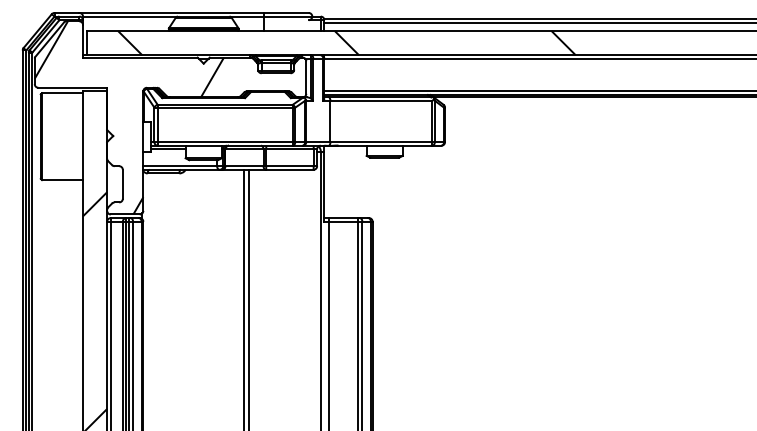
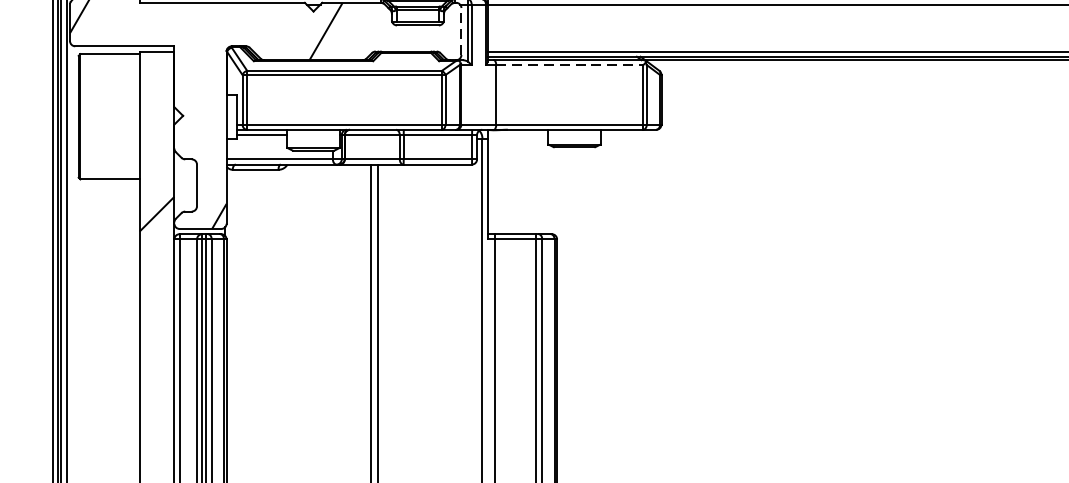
line: (306, 77) -> (461, 31), solid -> dashed
line: (381, 101) -> (569, 66), solid -> dashed

